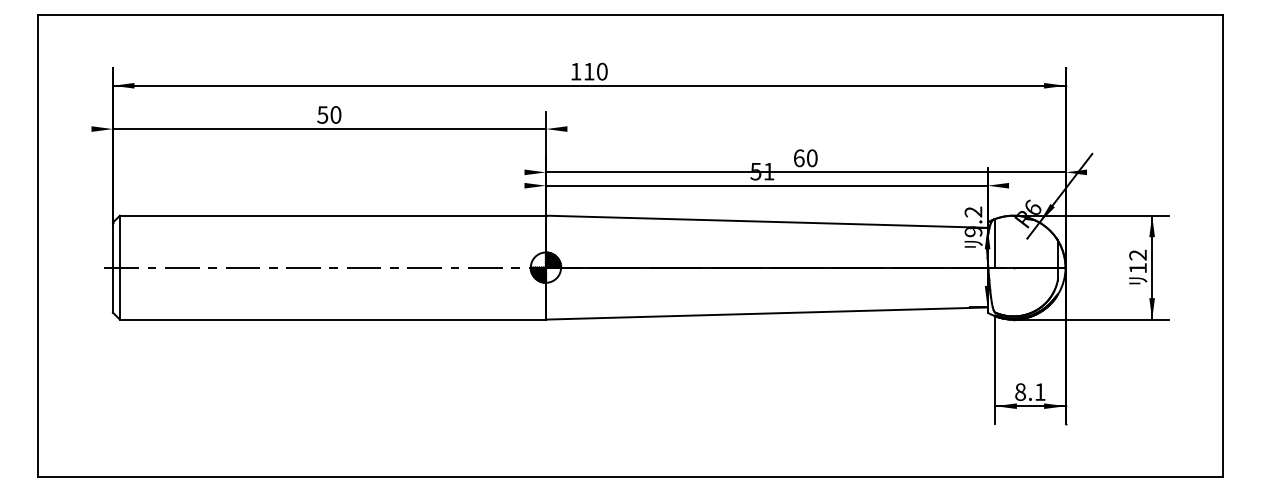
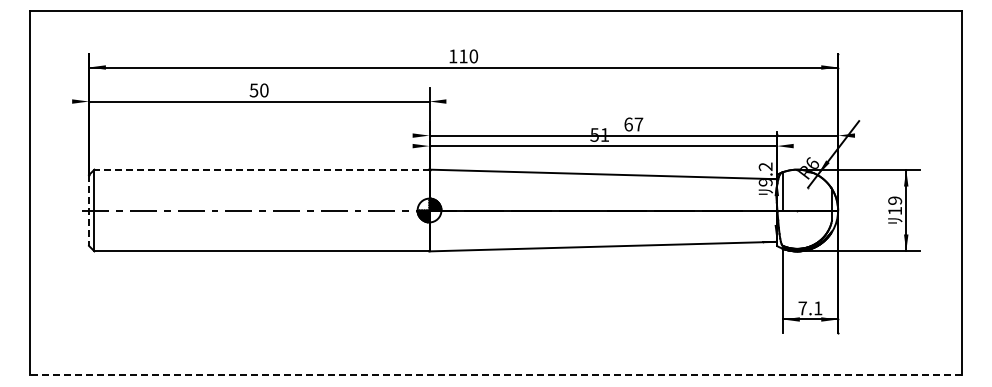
text: (811, 158) -> (638, 124), 60 -> 67
line: (333, 215) -> (262, 169), solid -> dashed
text: (1138, 254) -> (895, 200), 12 -> 19
line: (113, 268) -> (89, 211), solid -> dashed
text: (1020, 392) -> (802, 308), 8.1 -> 7.1
line: (629, 477) -> (495, 375), solid -> dashed

